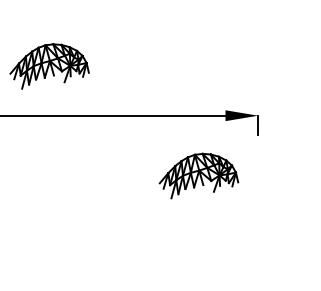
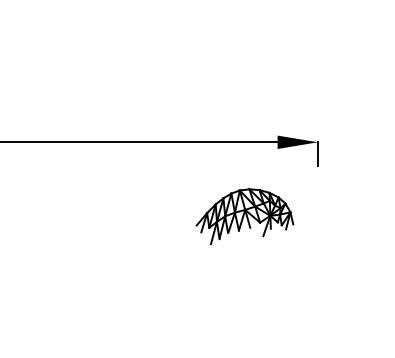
part: (49, 66) -> (60, 81), removed

